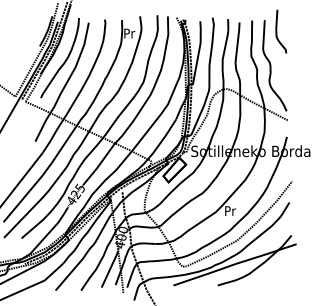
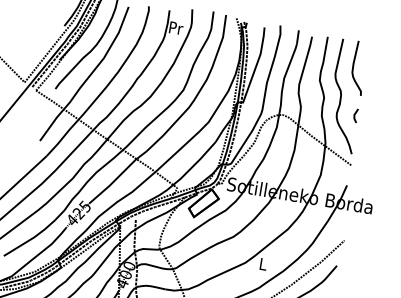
curve: (277, 31) -> (354, 67), moved
line: (284, 79) -> (355, 115), added
text: (230, 210) -> (263, 263), Pr -> L

